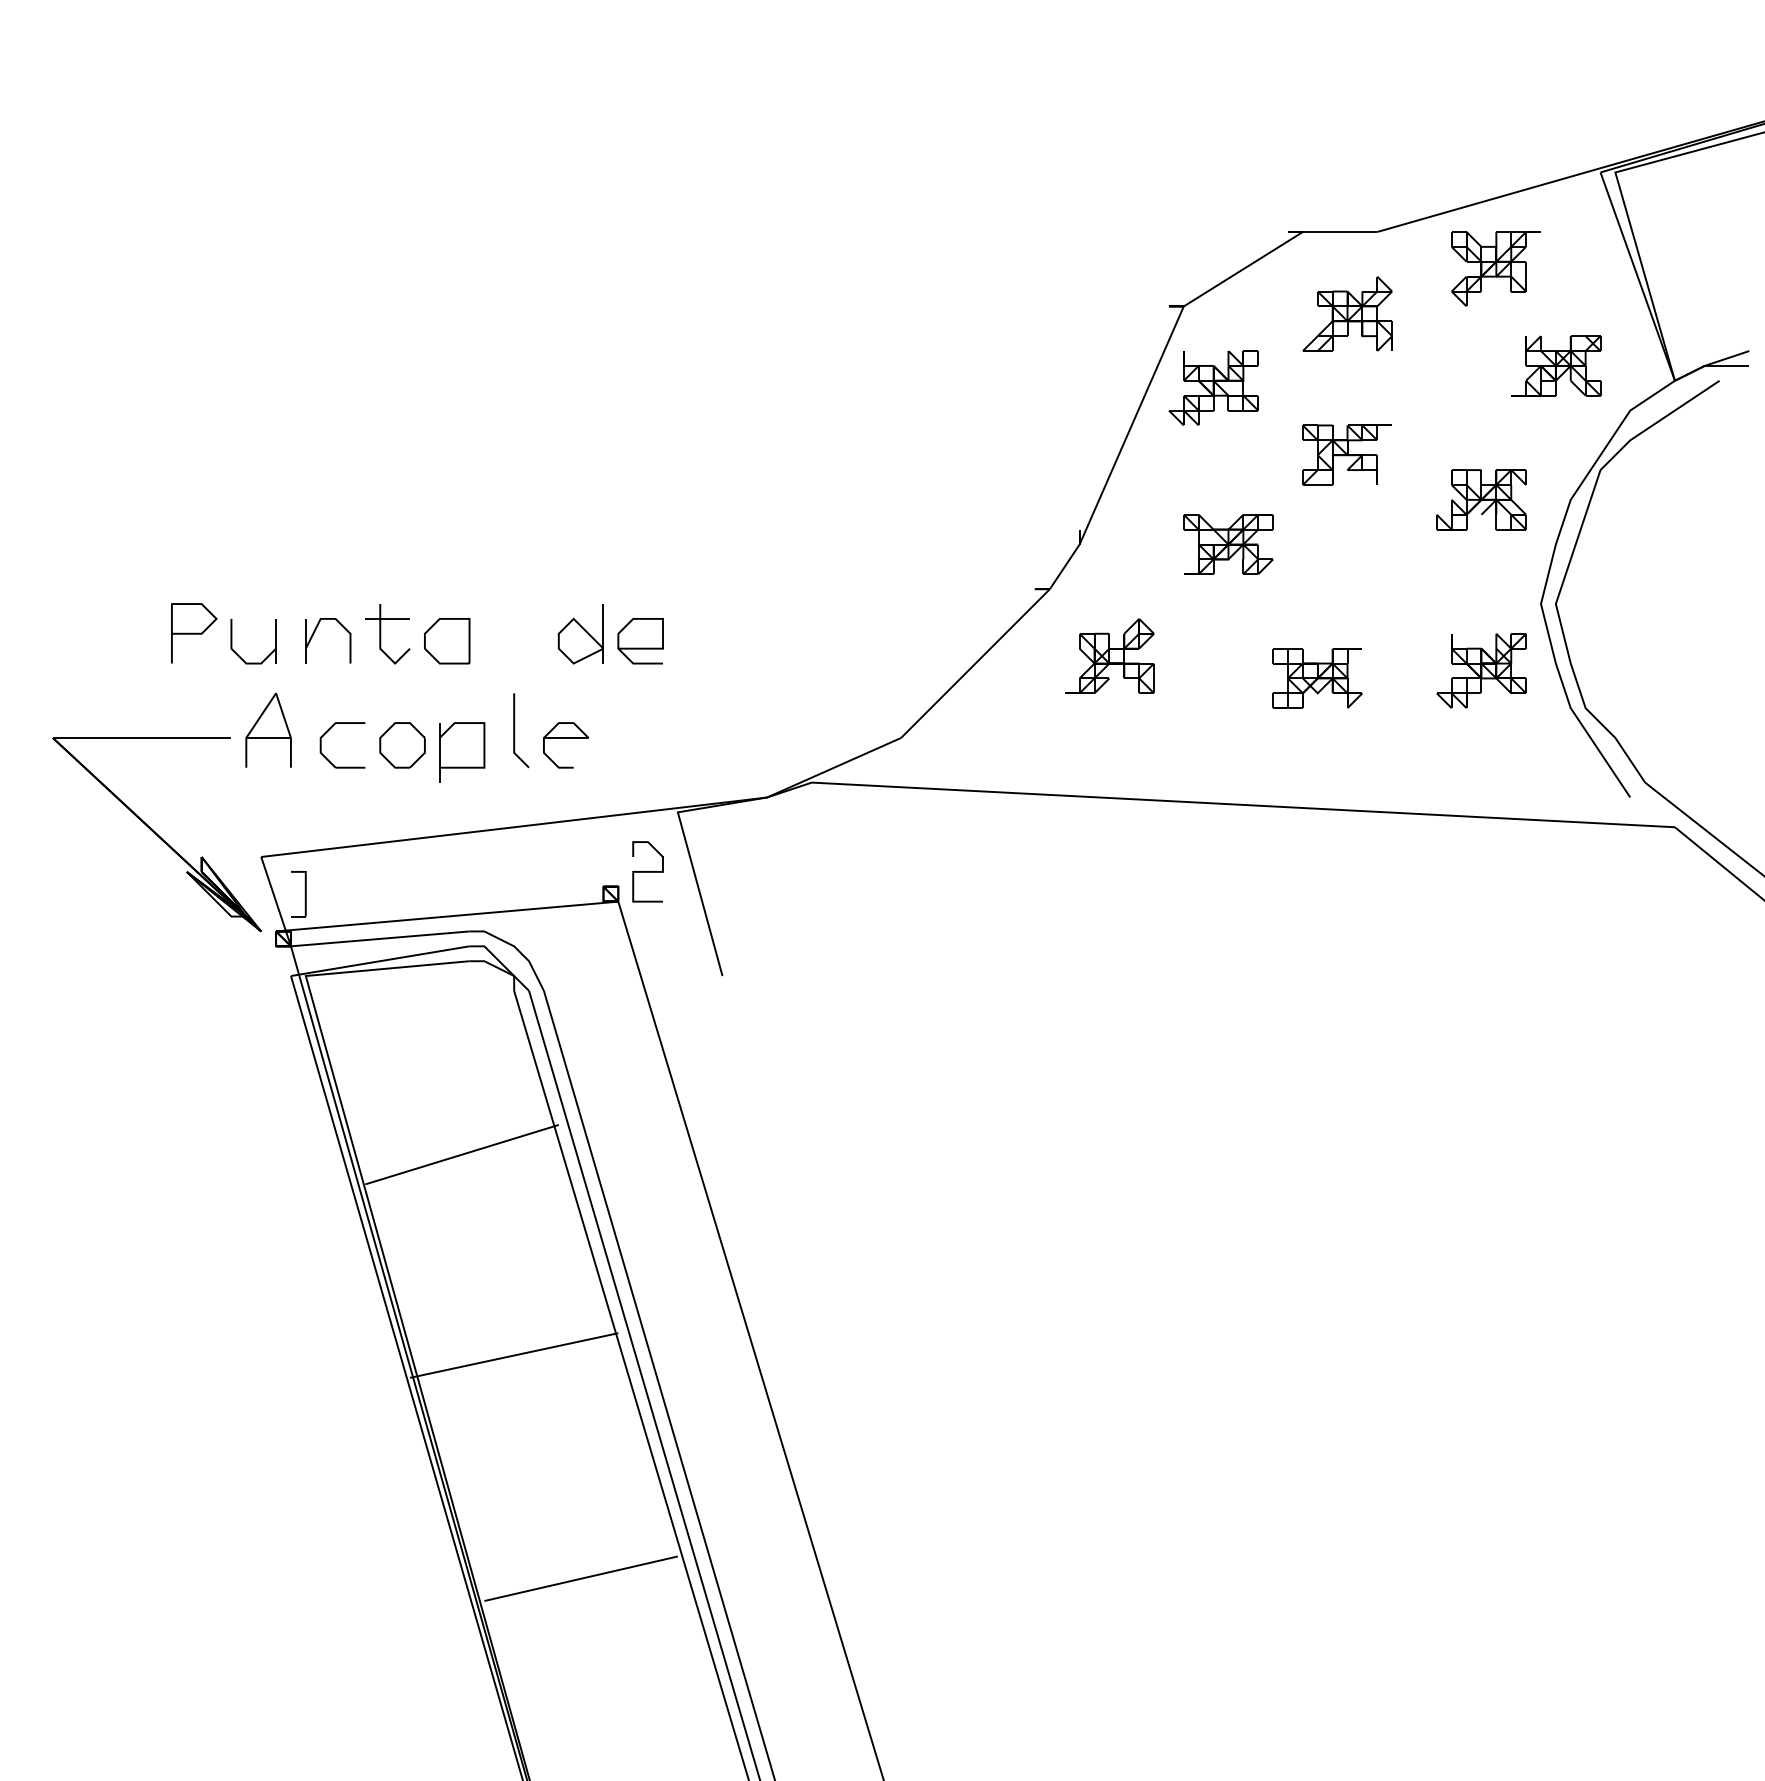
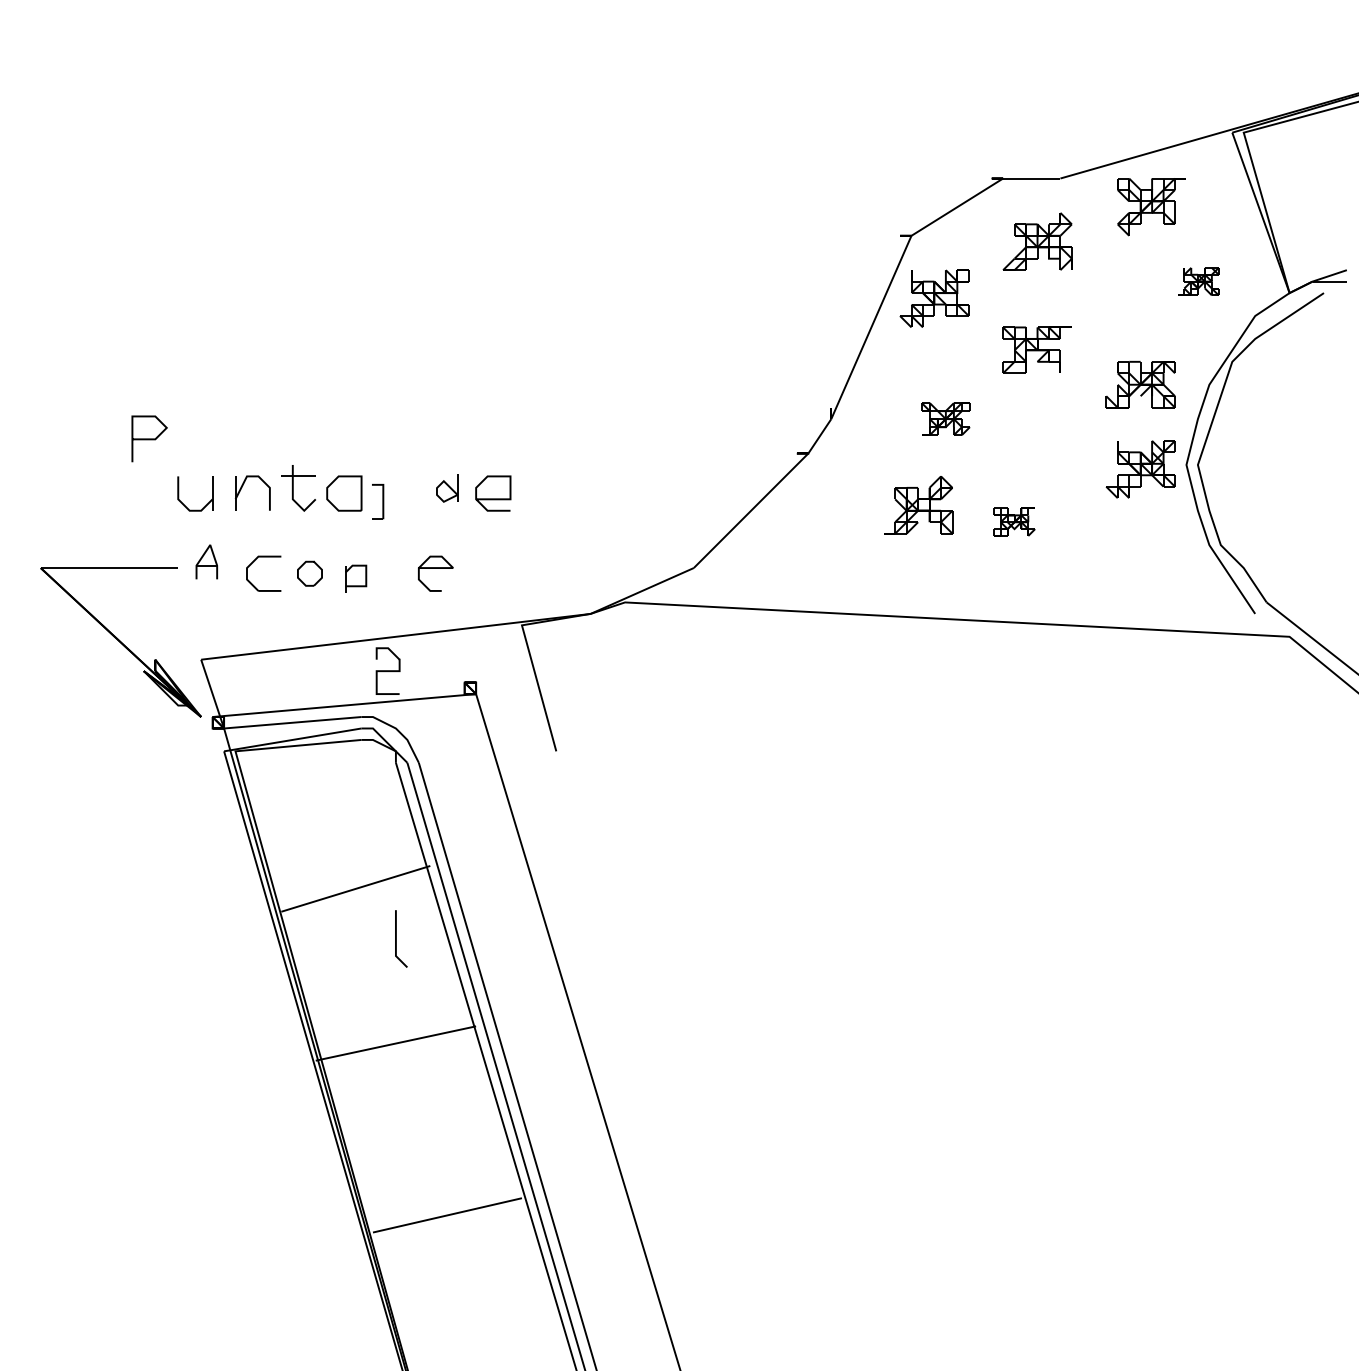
part: (1556, 365) -> (1198, 281), size x0.6
part: (1228, 544) -> (945, 419), size x0.7
curve: (194, 633) -> (149, 439), moved
part: (580, 634) -> (446, 488), size x0.6
part: (1109, 655) -> (918, 504), moved
part: (1481, 670) -> (1140, 469), moved
part: (1317, 678) -> (1014, 522), size x0.6
part: (268, 729) -> (206, 561), size x0.6
curve: (515, 730) -> (396, 938), moved
part: (402, 745) -> (309, 573), size x0.7
part: (462, 752) -> (356, 579), size x0.6
curve: (647, 871) -> (387, 670), moved
part: (298, 894) -> (377, 502), moved

